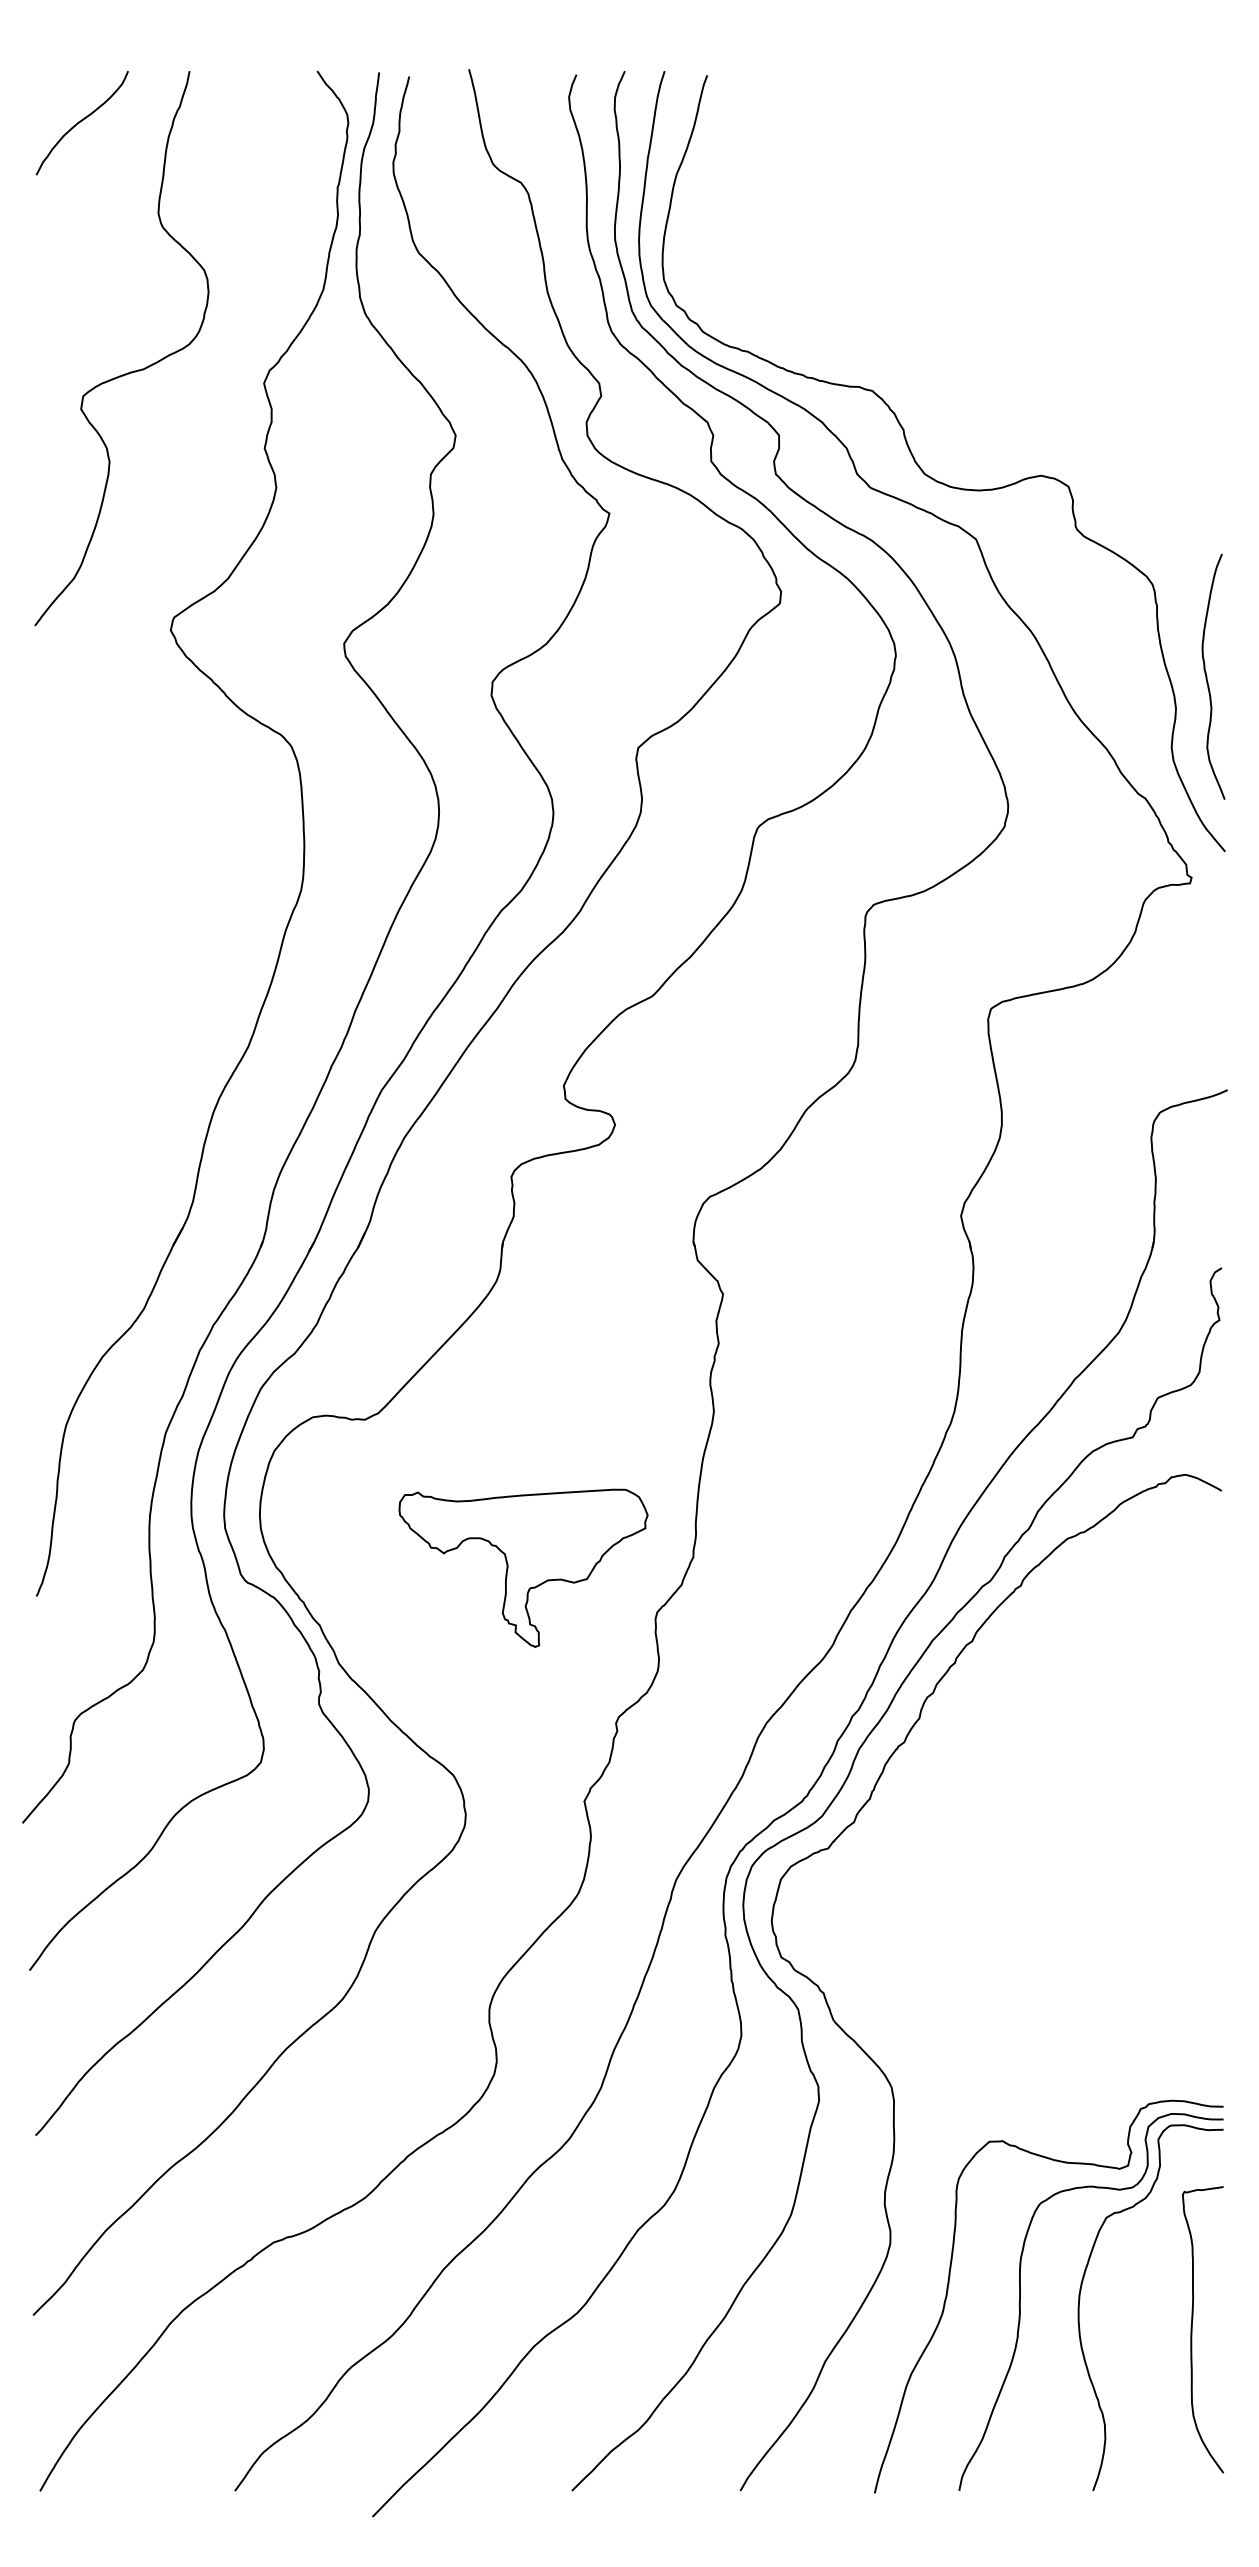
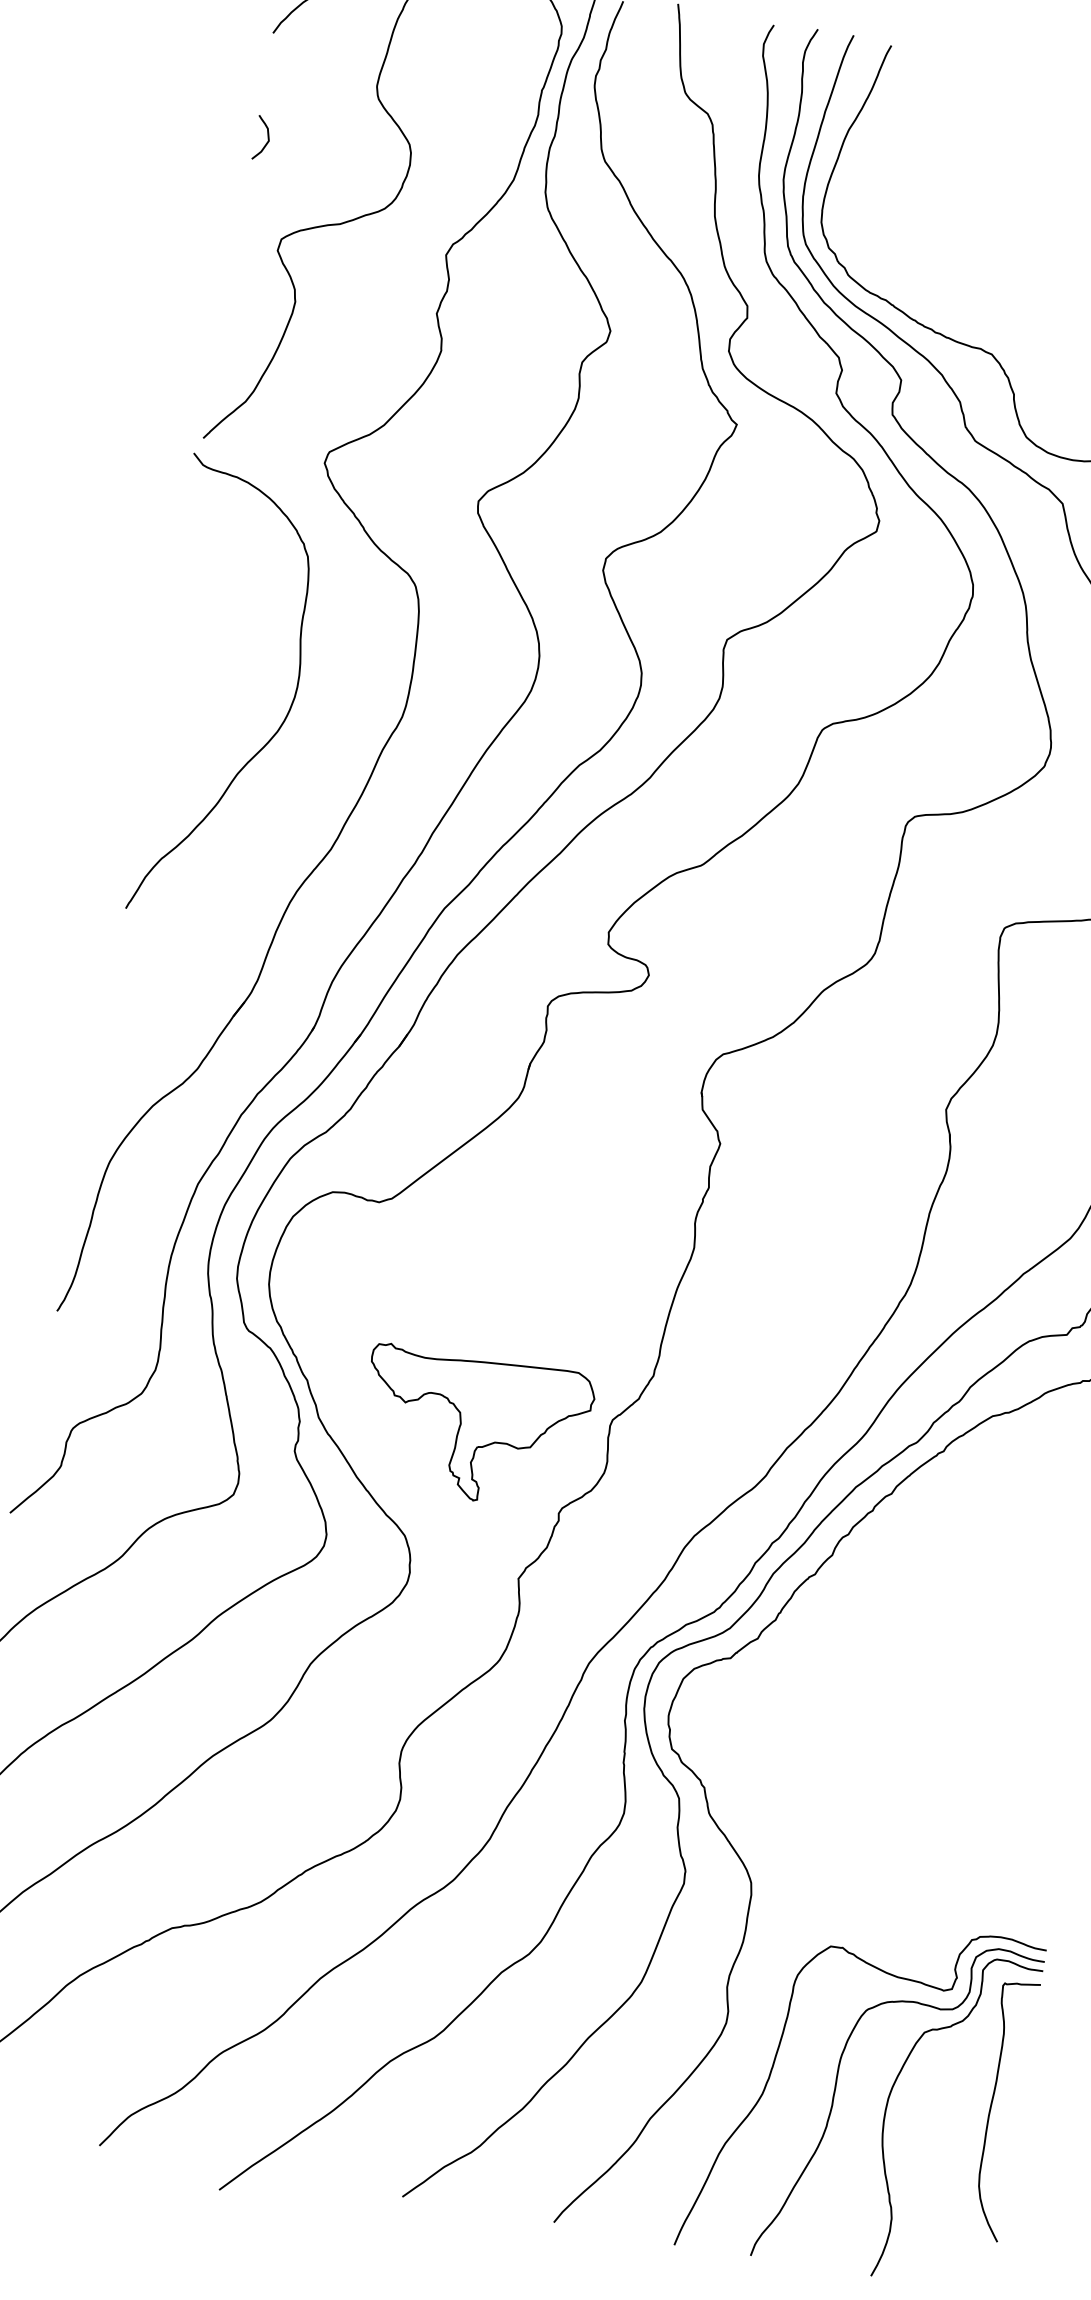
curve: (49, 289) -> (267, 138), added
curve: (170, 922) -> (279, 725), added
part: (523, 1567) -> (474, 1427), moved
curve: (1192, 2329) -> (991, 2108), moved

